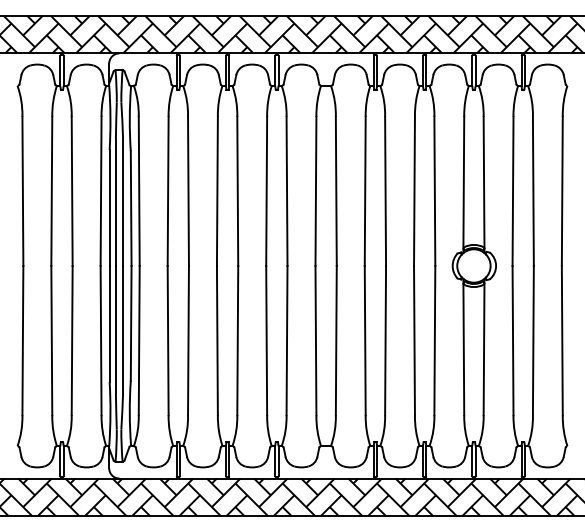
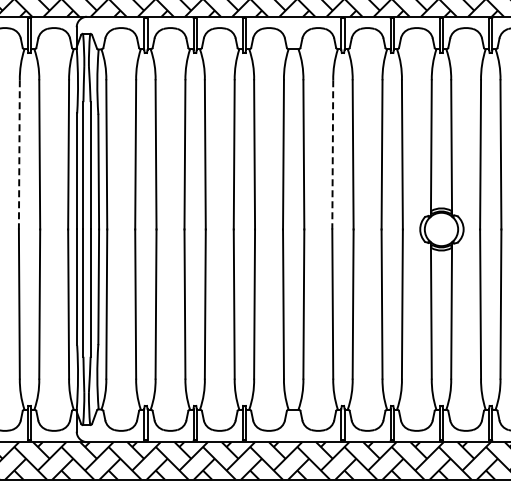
line: (51, 191) -> (19, 154), solid -> dashed
line: (365, 191) -> (333, 154), solid -> dashed

